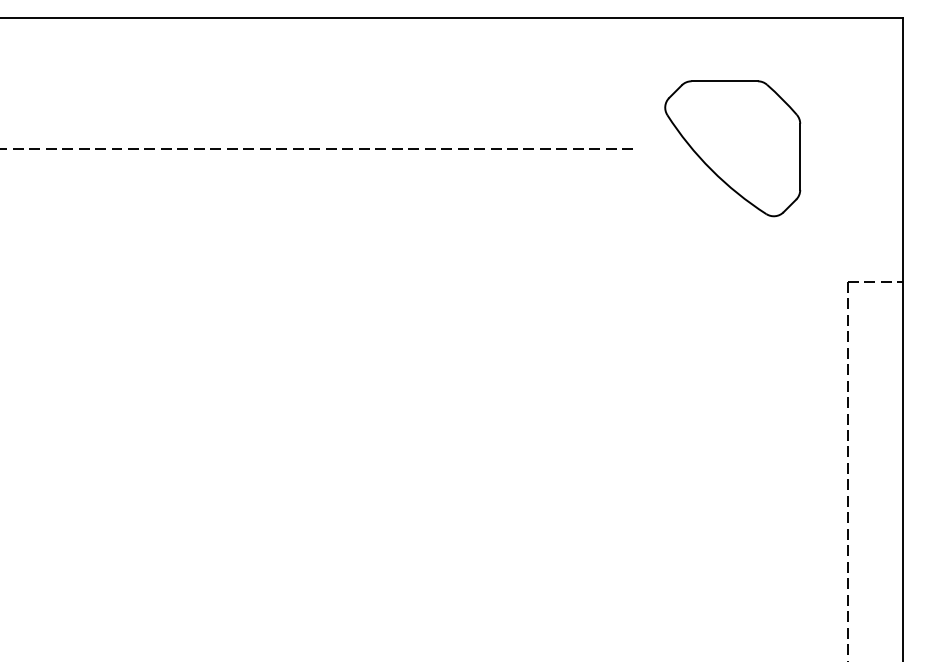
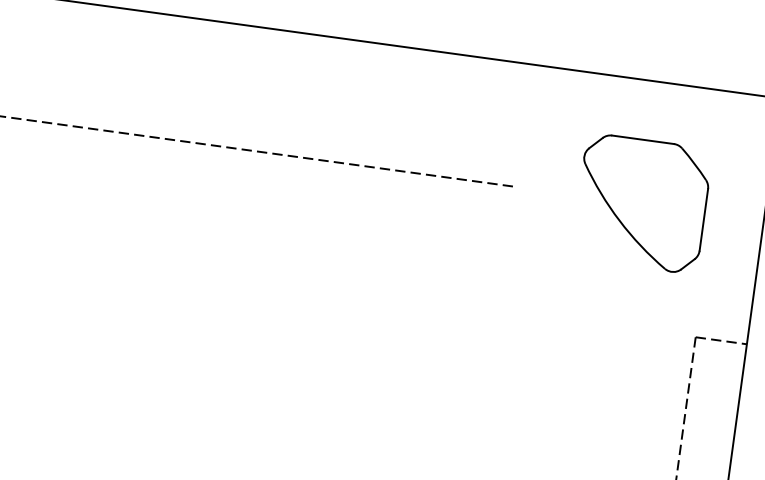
part: (732, 148) -> (641, 203), moved

